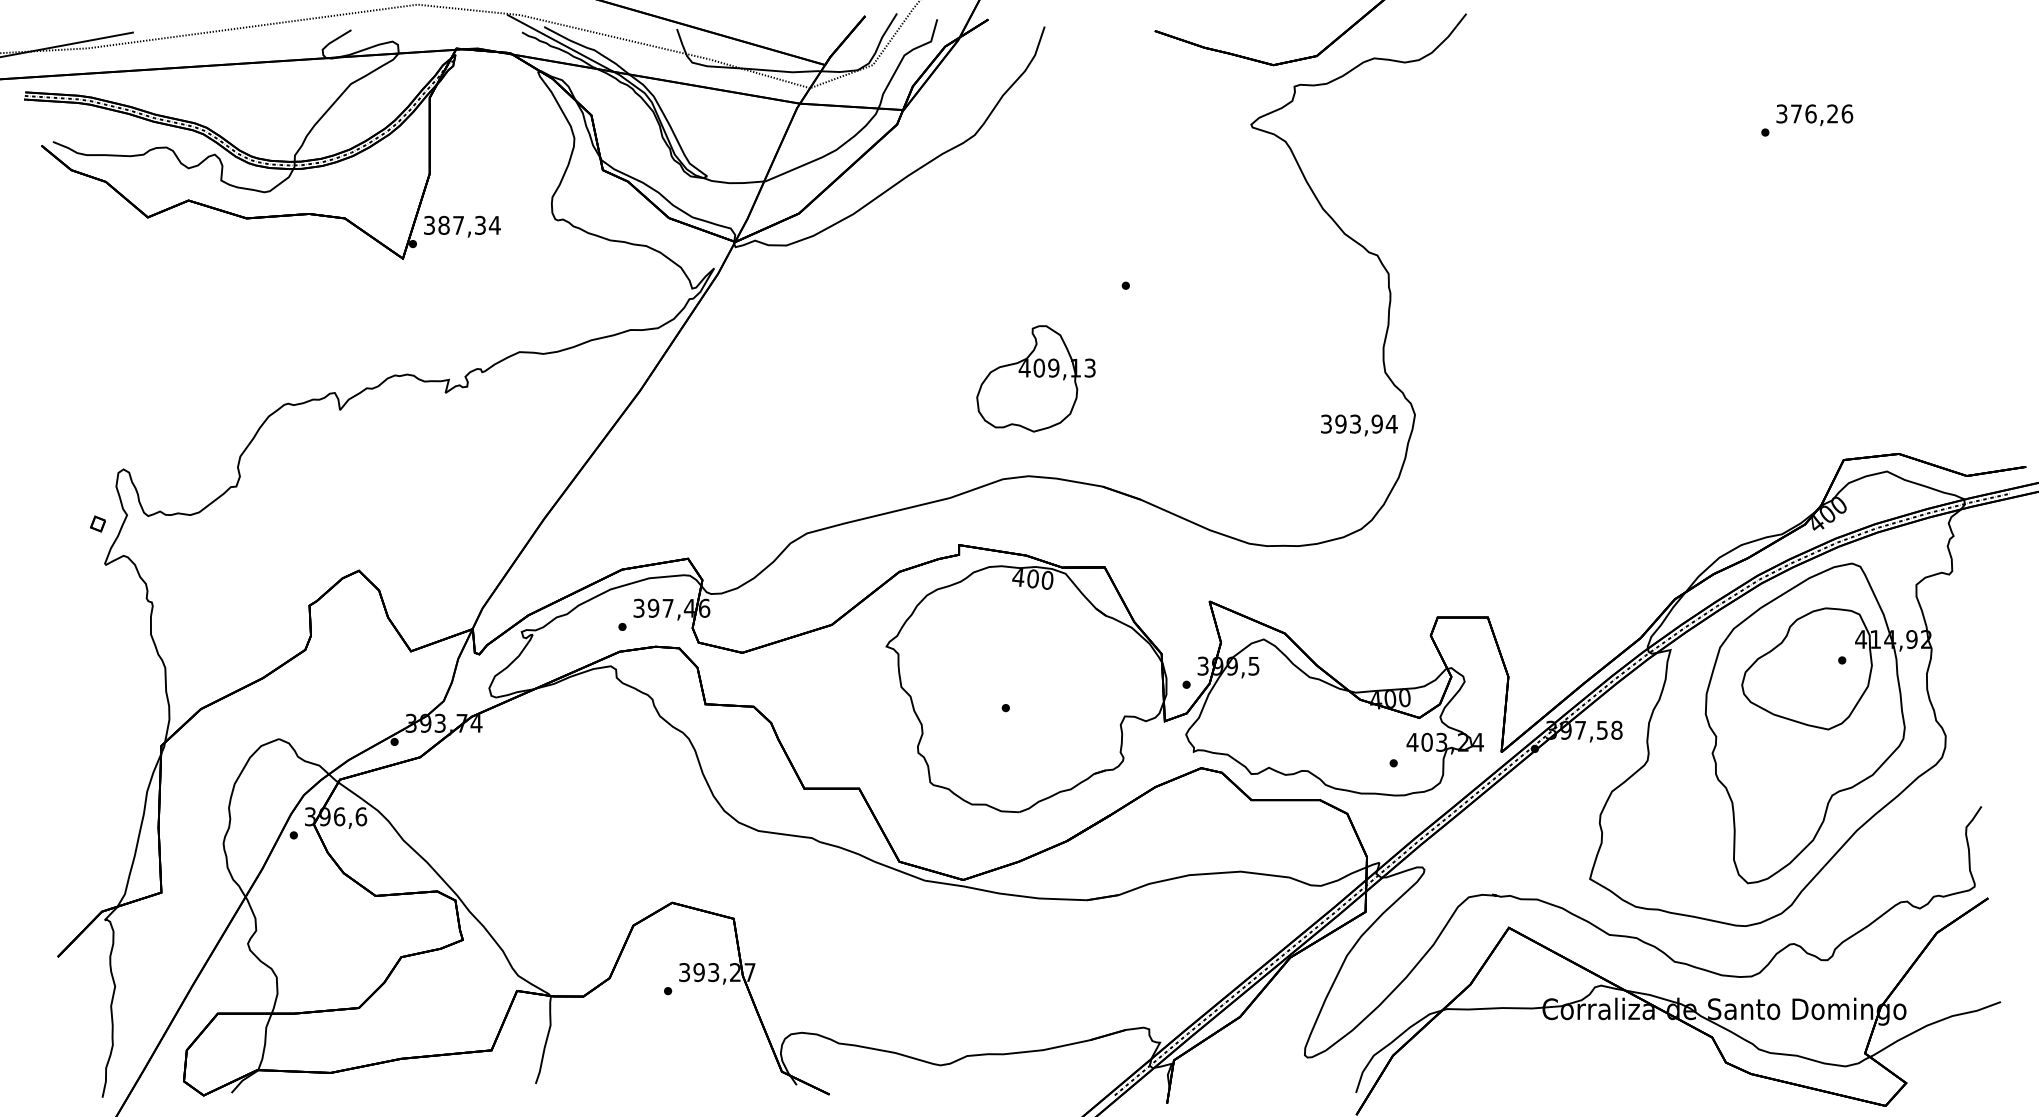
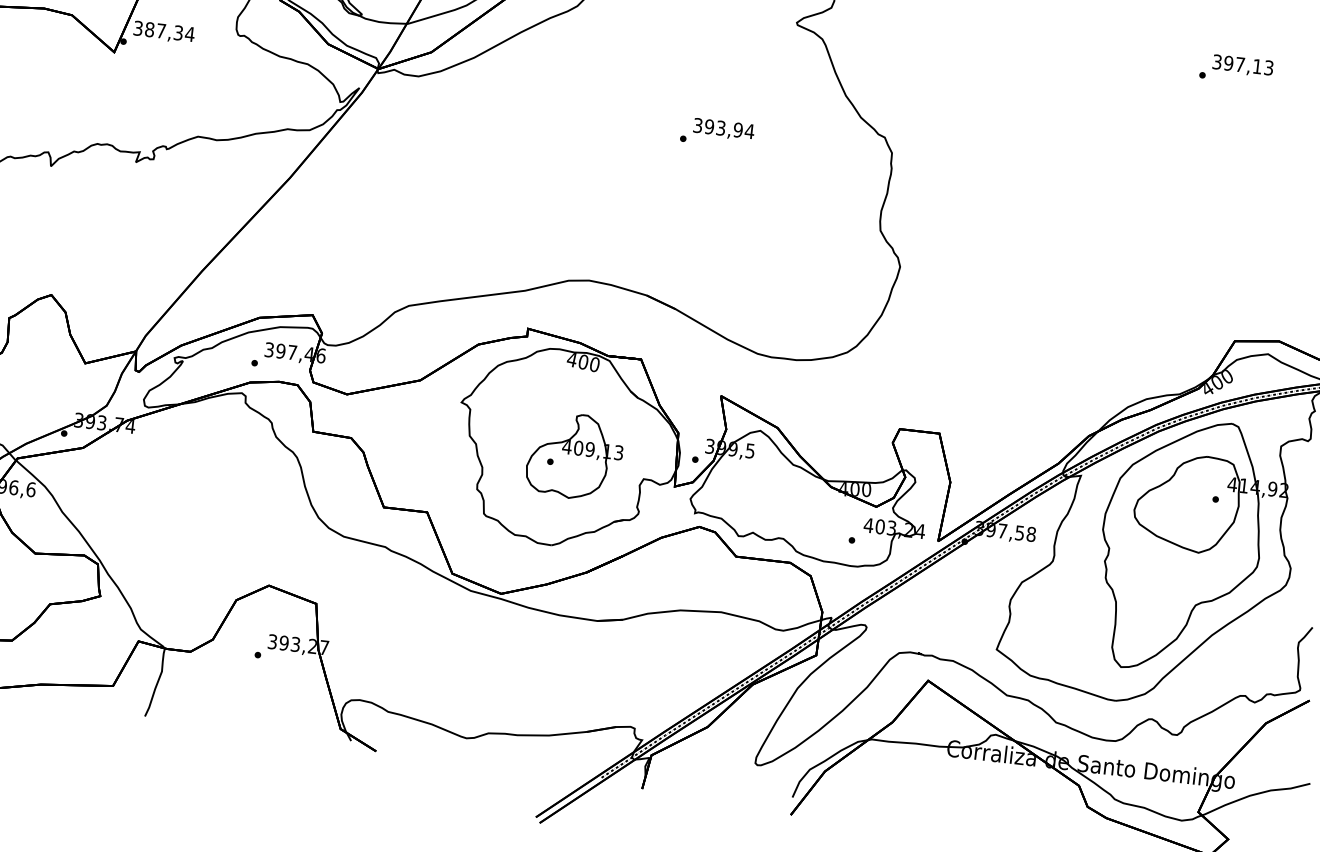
text: (1821, 113) -> (1248, 65), 376,26 -> 397,13
part: (1035, 378) -> (574, 456), moved
text: (1359, 425) -> (724, 129), moved

